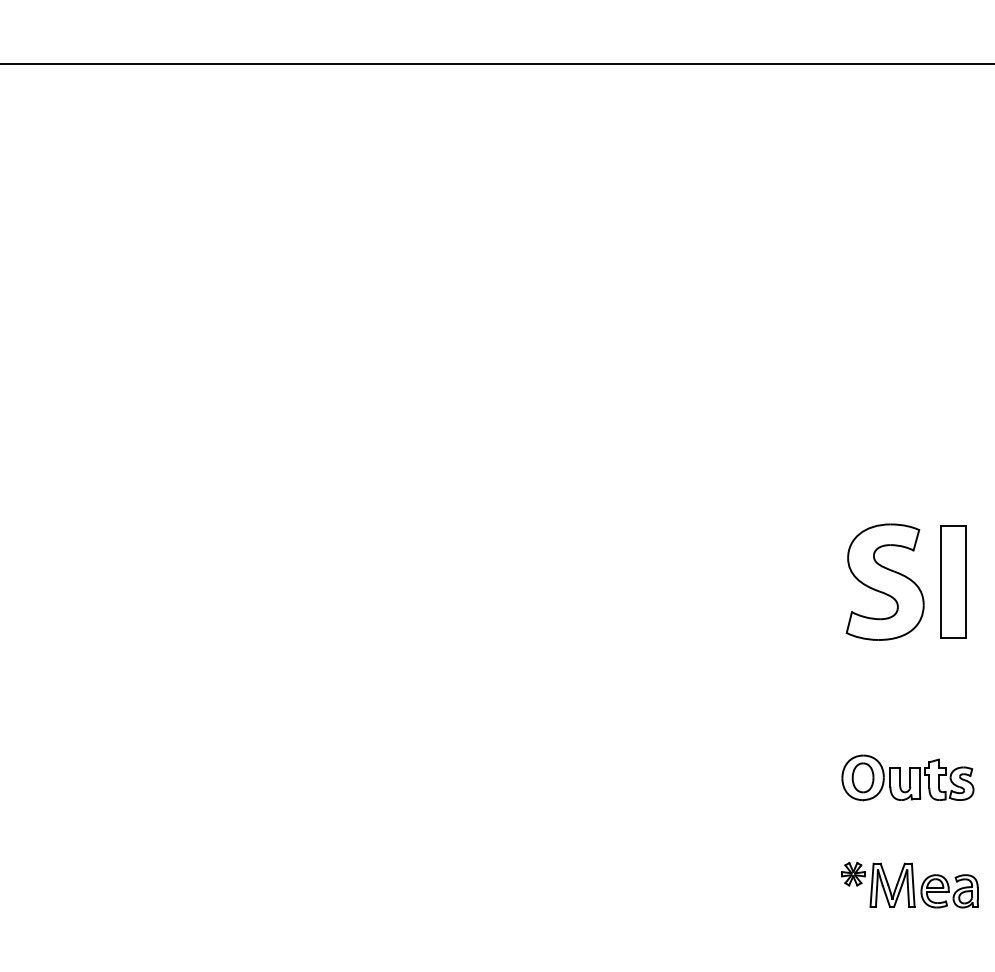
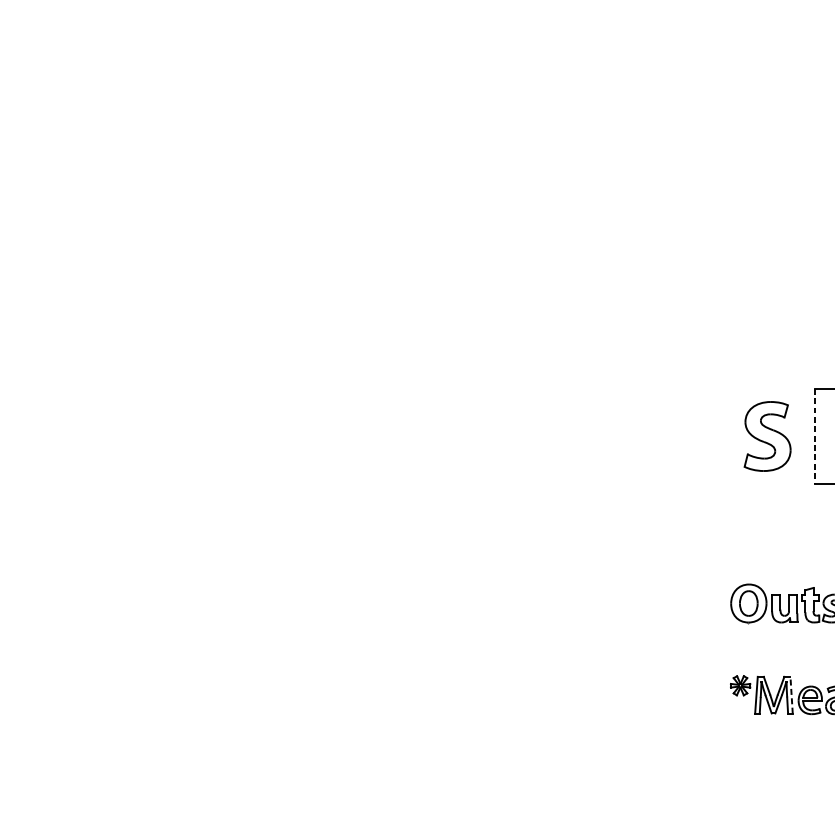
part: (884, 581) -> (767, 435), size x0.7
line: (941, 582) -> (815, 436), solid -> dashed
line: (913, 885) -> (791, 695), solid -> dashed

